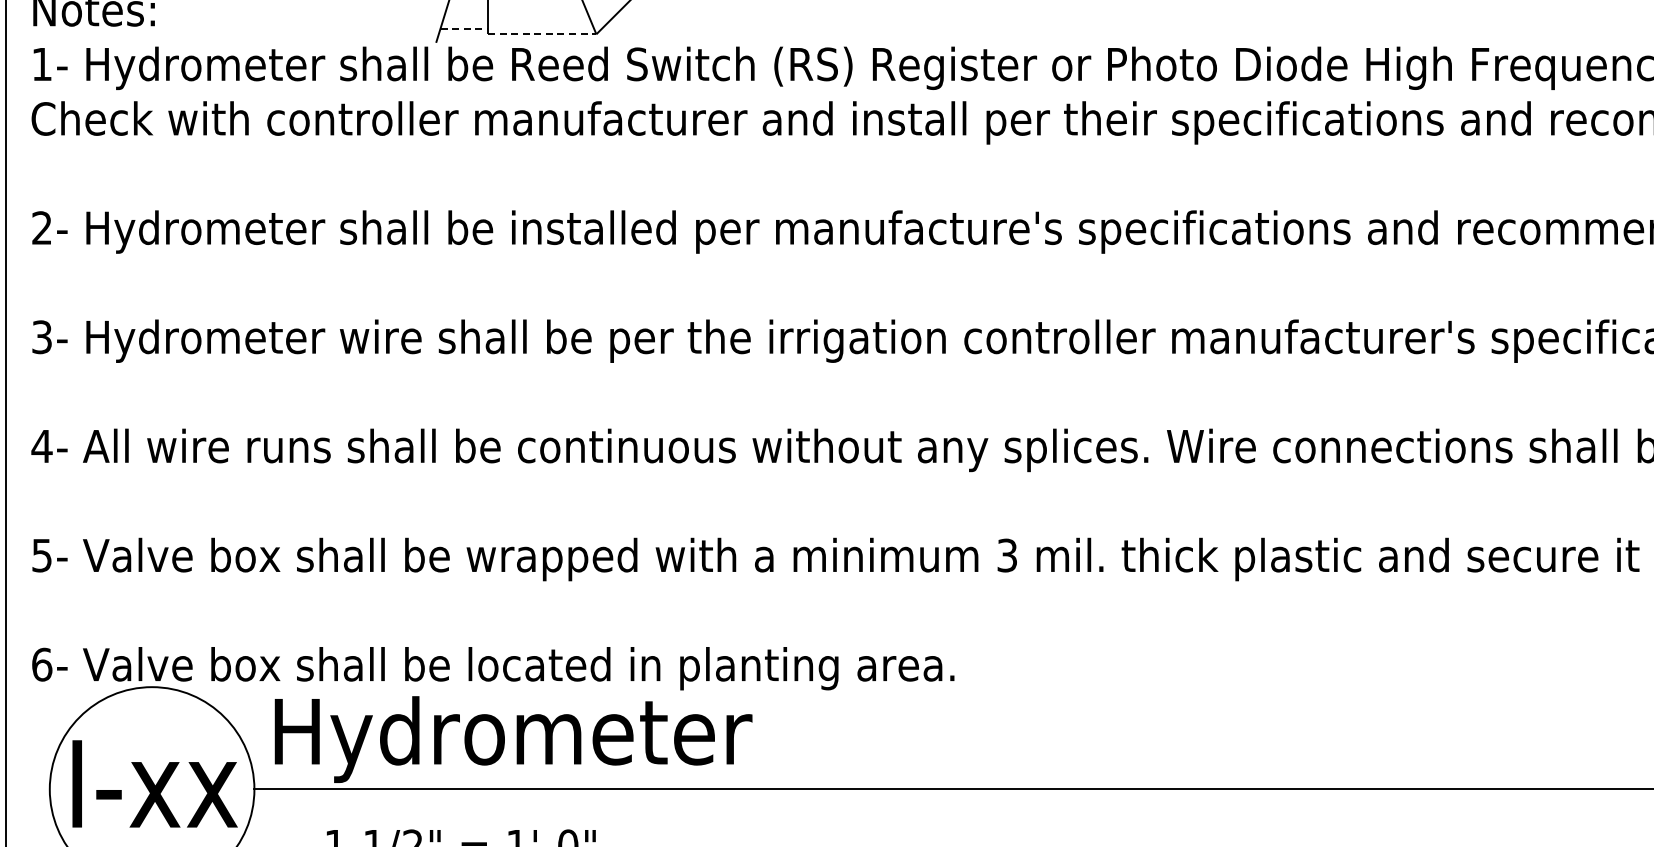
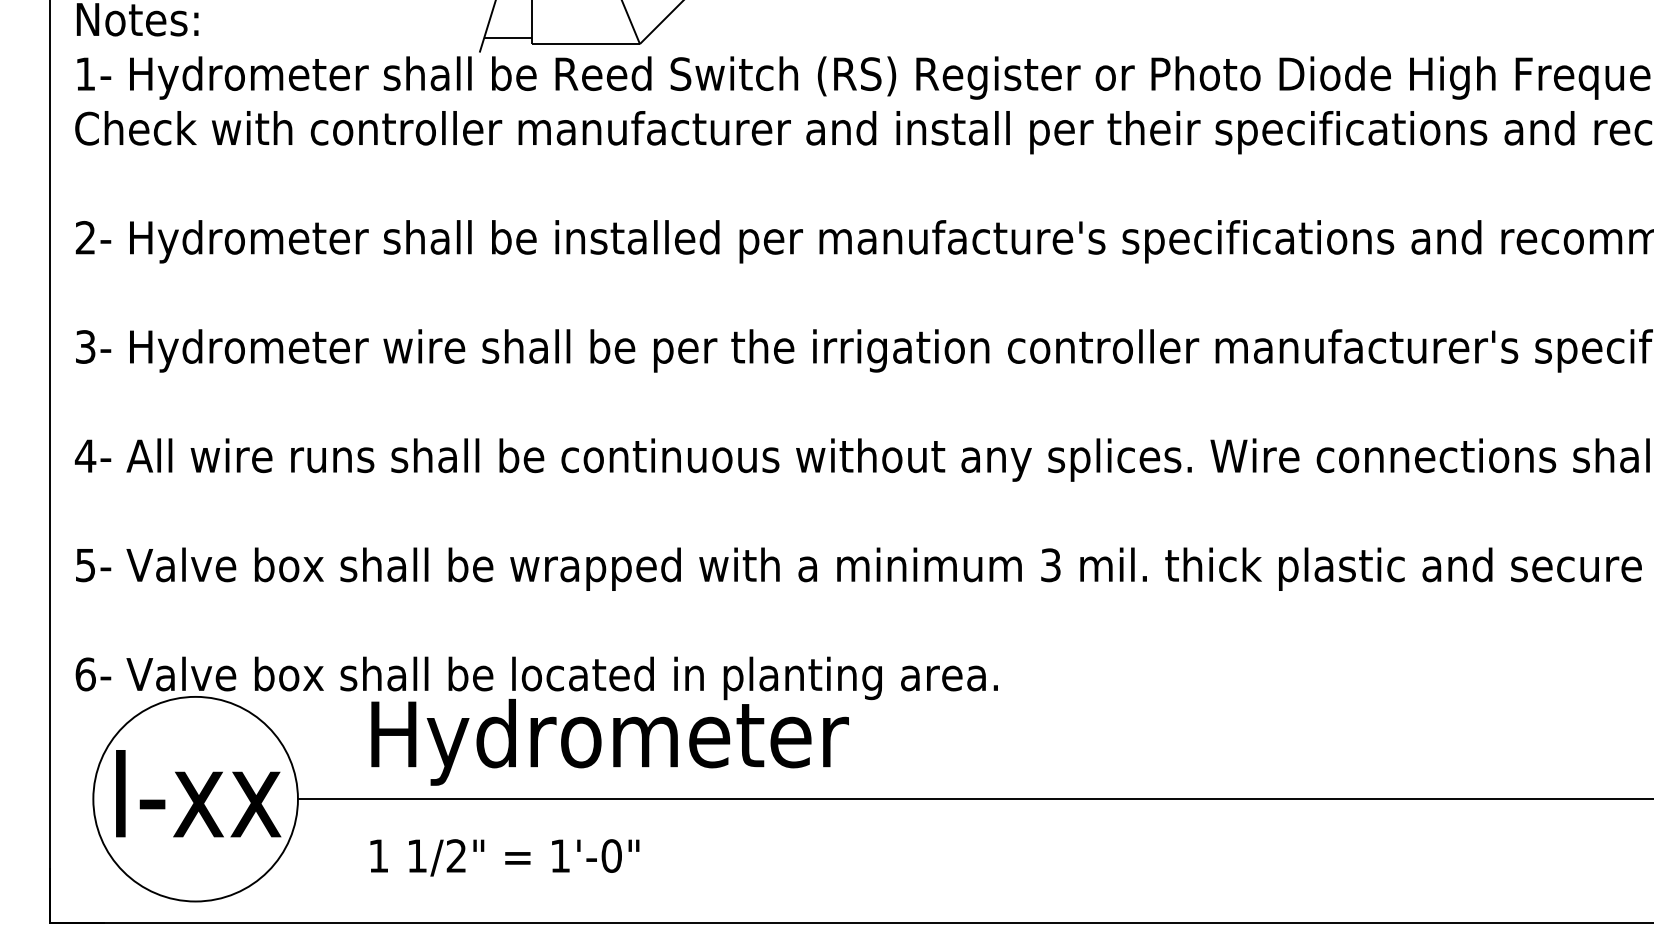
line: (463, 28) -> (507, 38), dashed -> solid
line: (542, 34) -> (586, 44), dashed -> solid
text: (512, 739) -> (609, 742), moved

